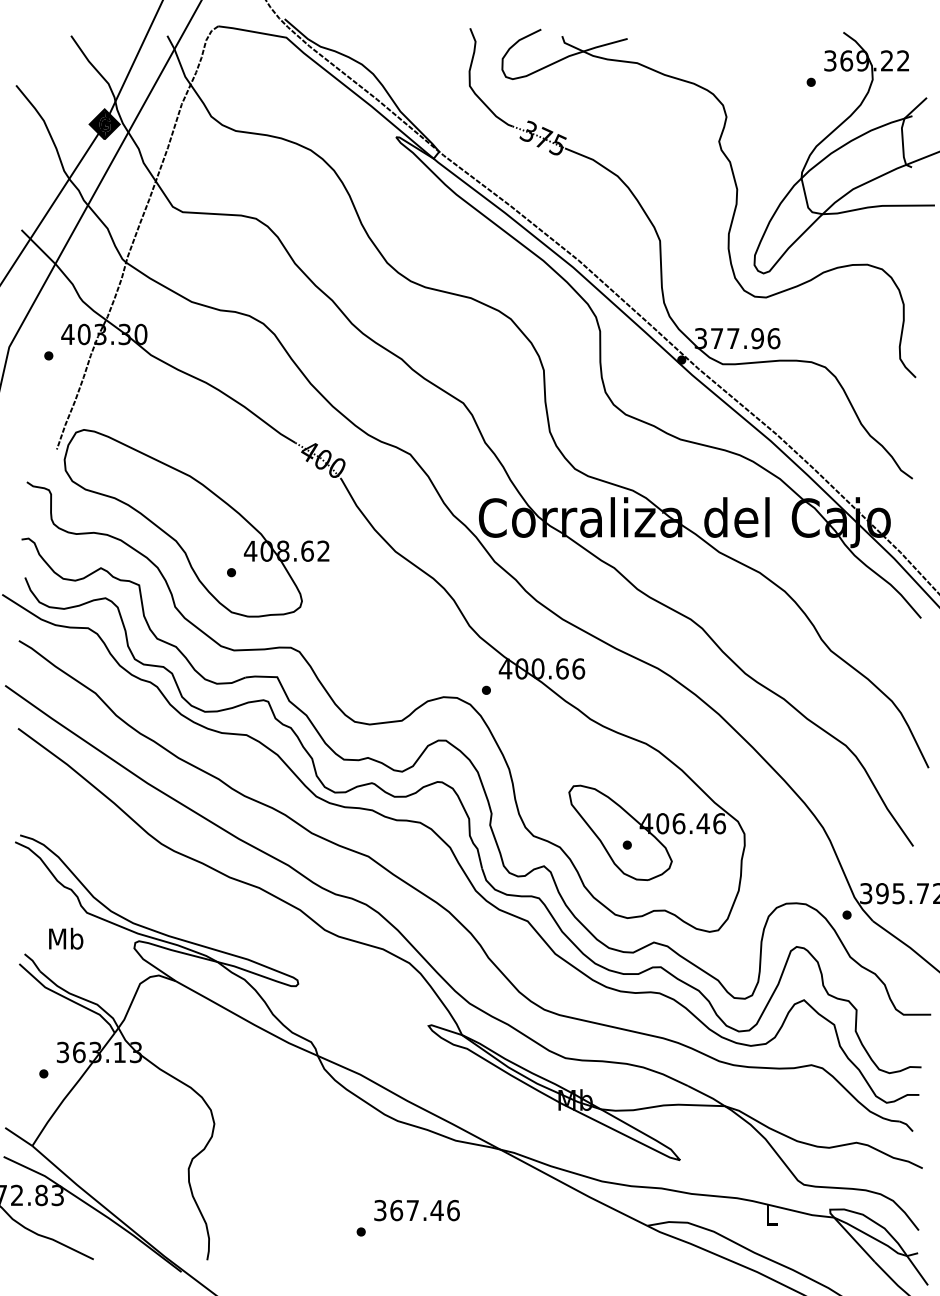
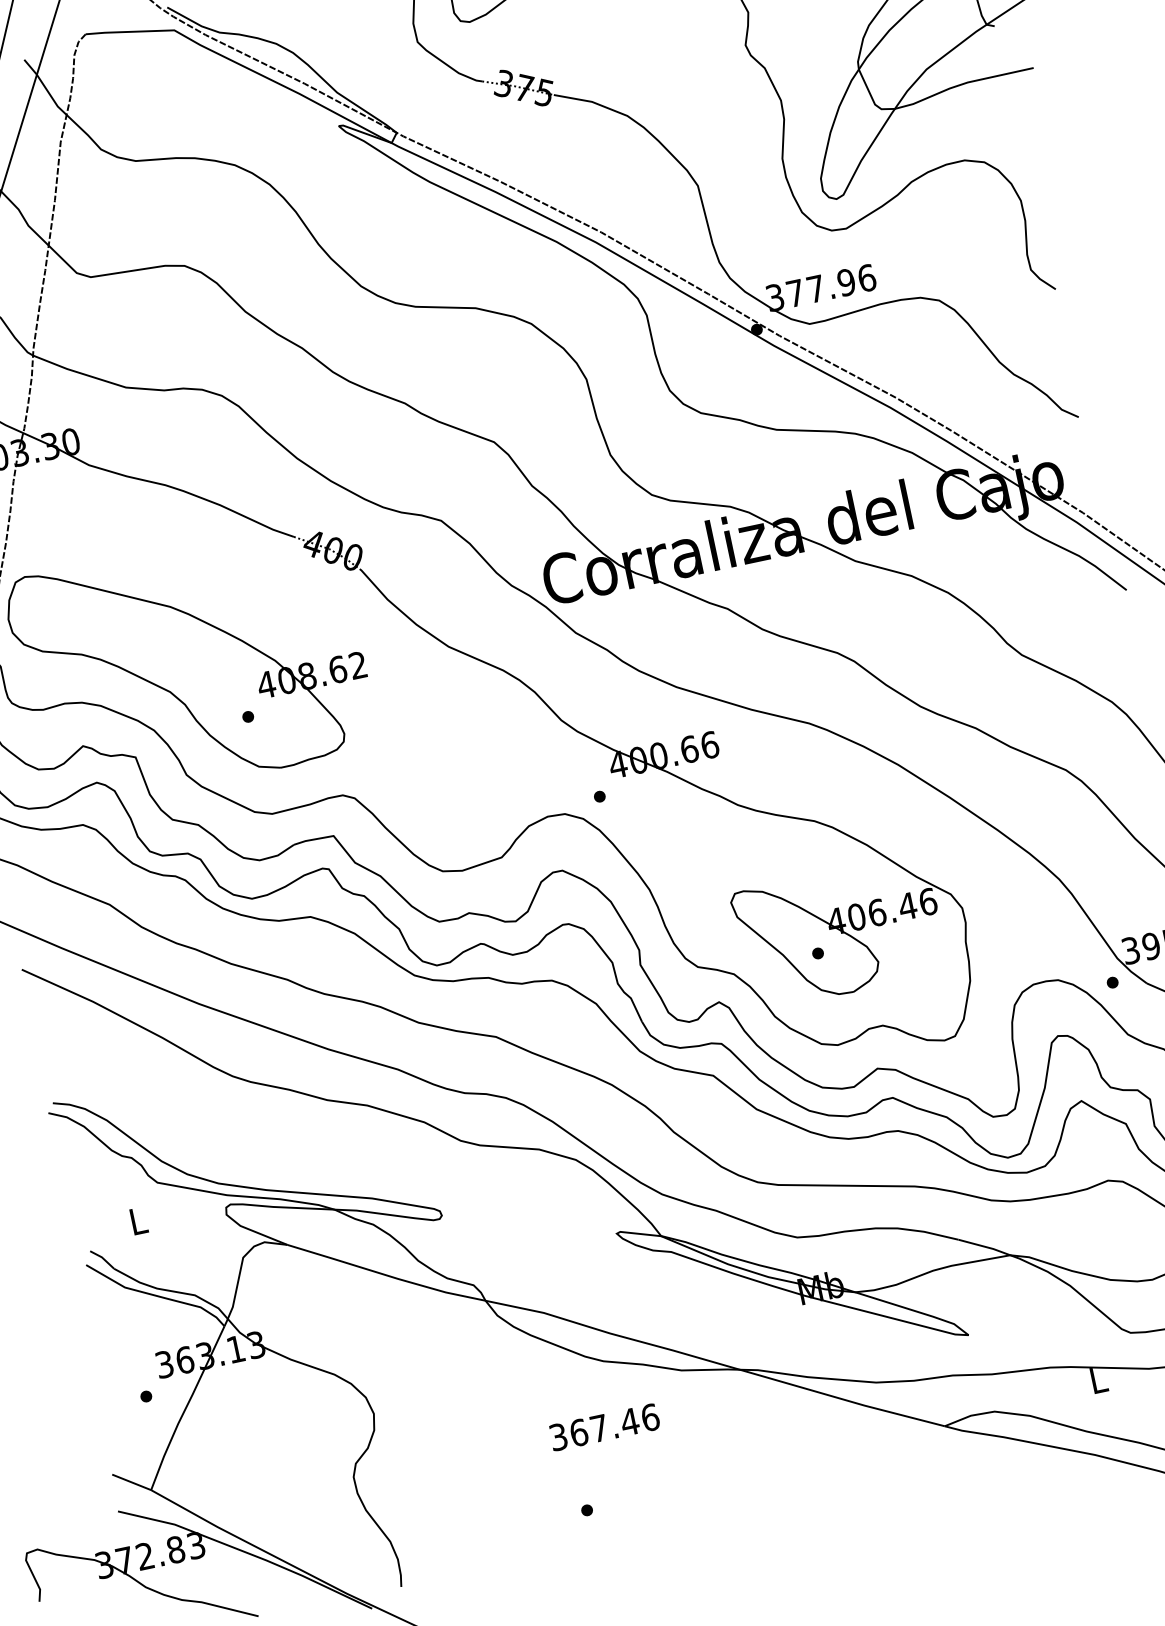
text: (66, 938) -> (138, 1220), Mb -> L
text: (416, 1210) -> (603, 1427), moved

